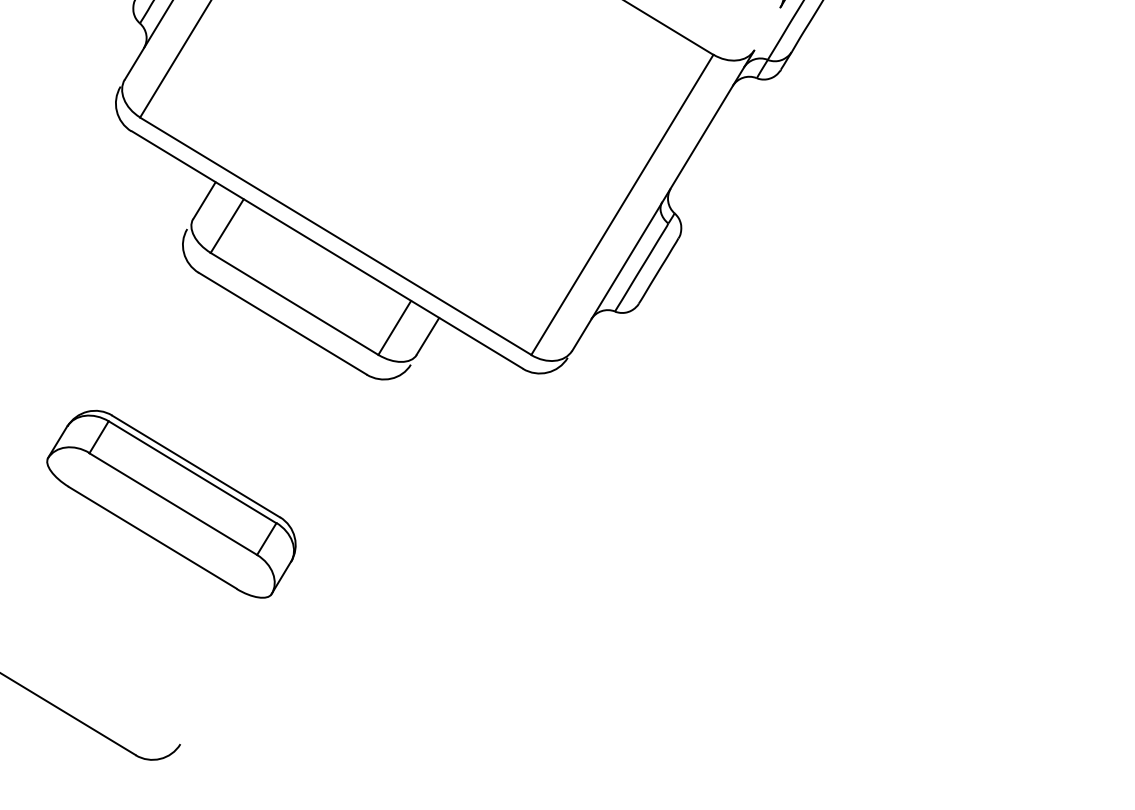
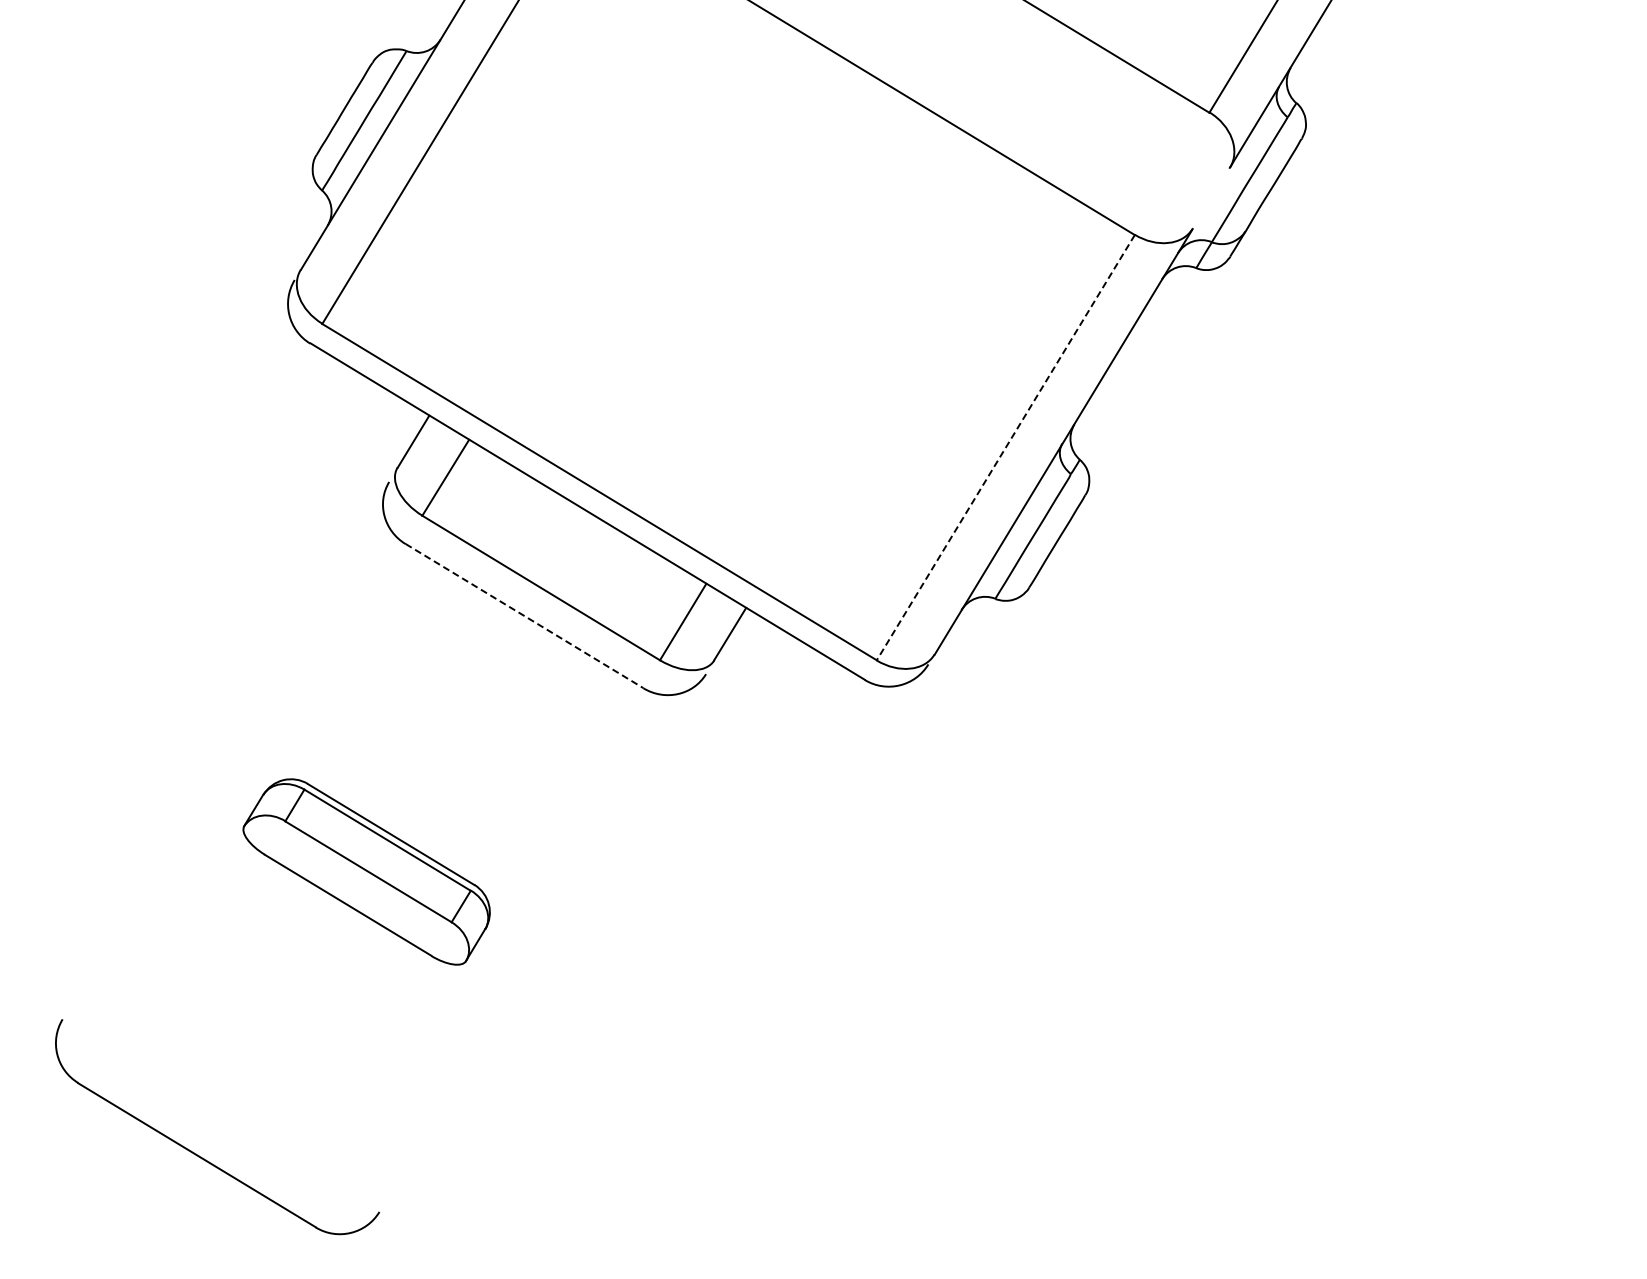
line: (622, 204) -> (1005, 447), solid -> dashed
line: (282, 324) -> (524, 616), solid -> dashed
part: (171, 503) -> (366, 871), size x0.7

